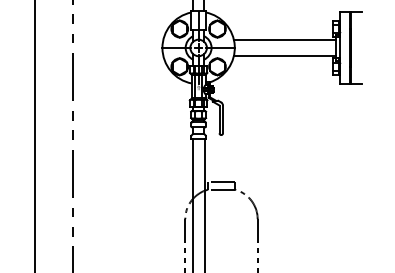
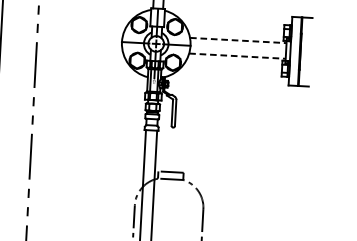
line: (284, 39) -> (238, 40), solid -> dashed
line: (284, 56) -> (237, 56), solid -> dashed

